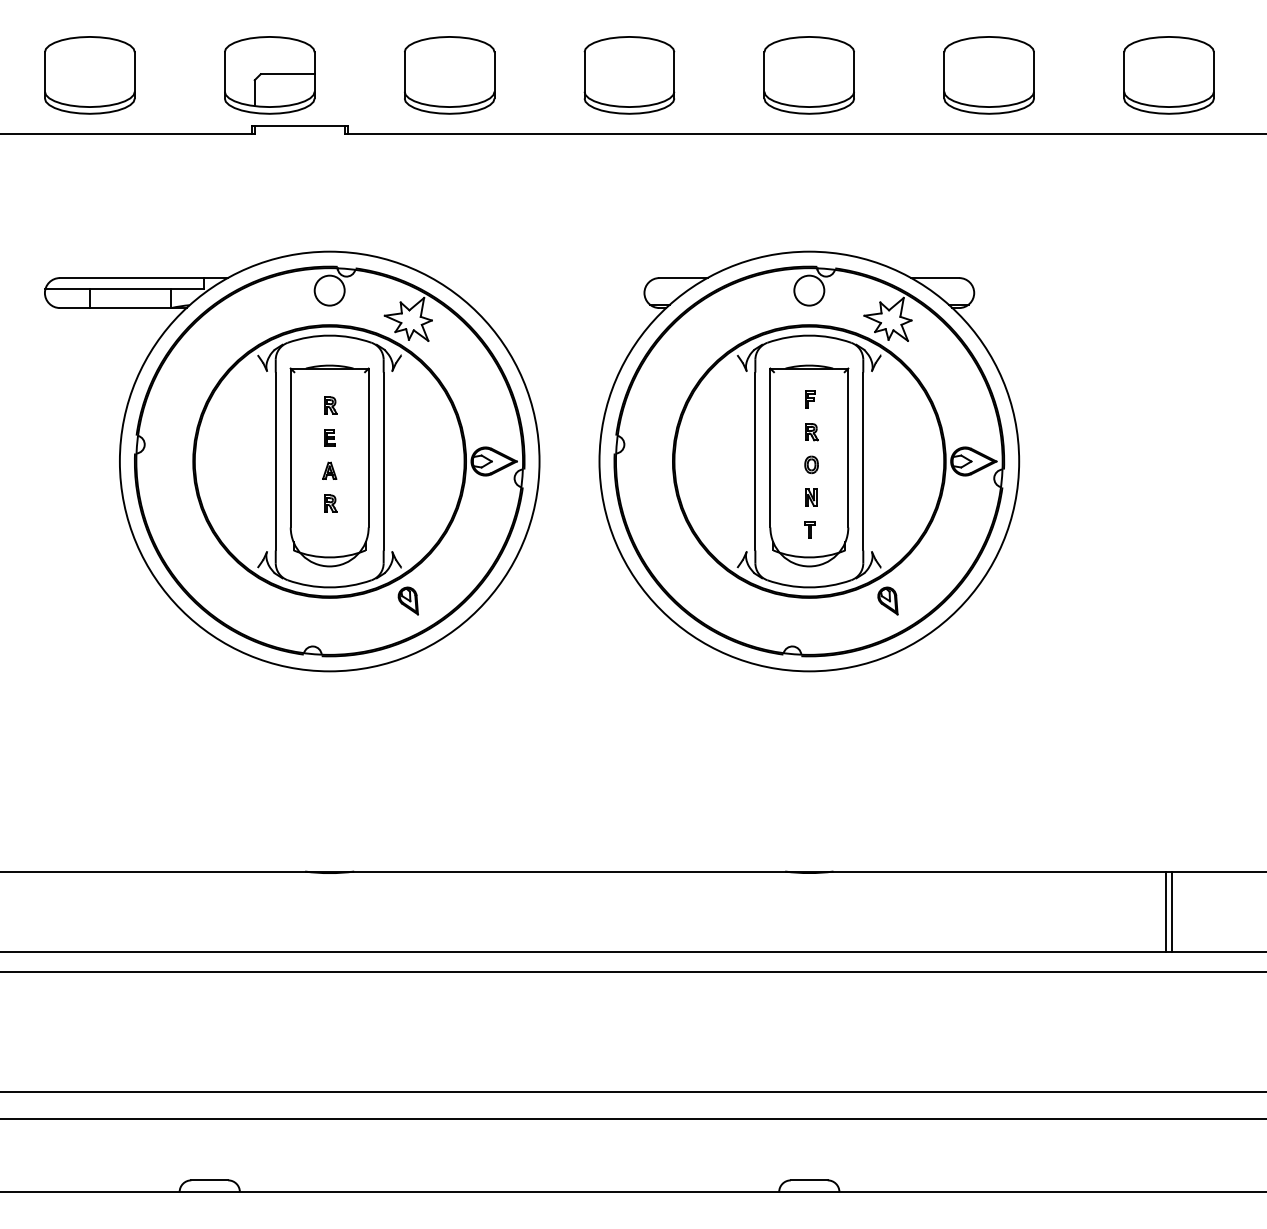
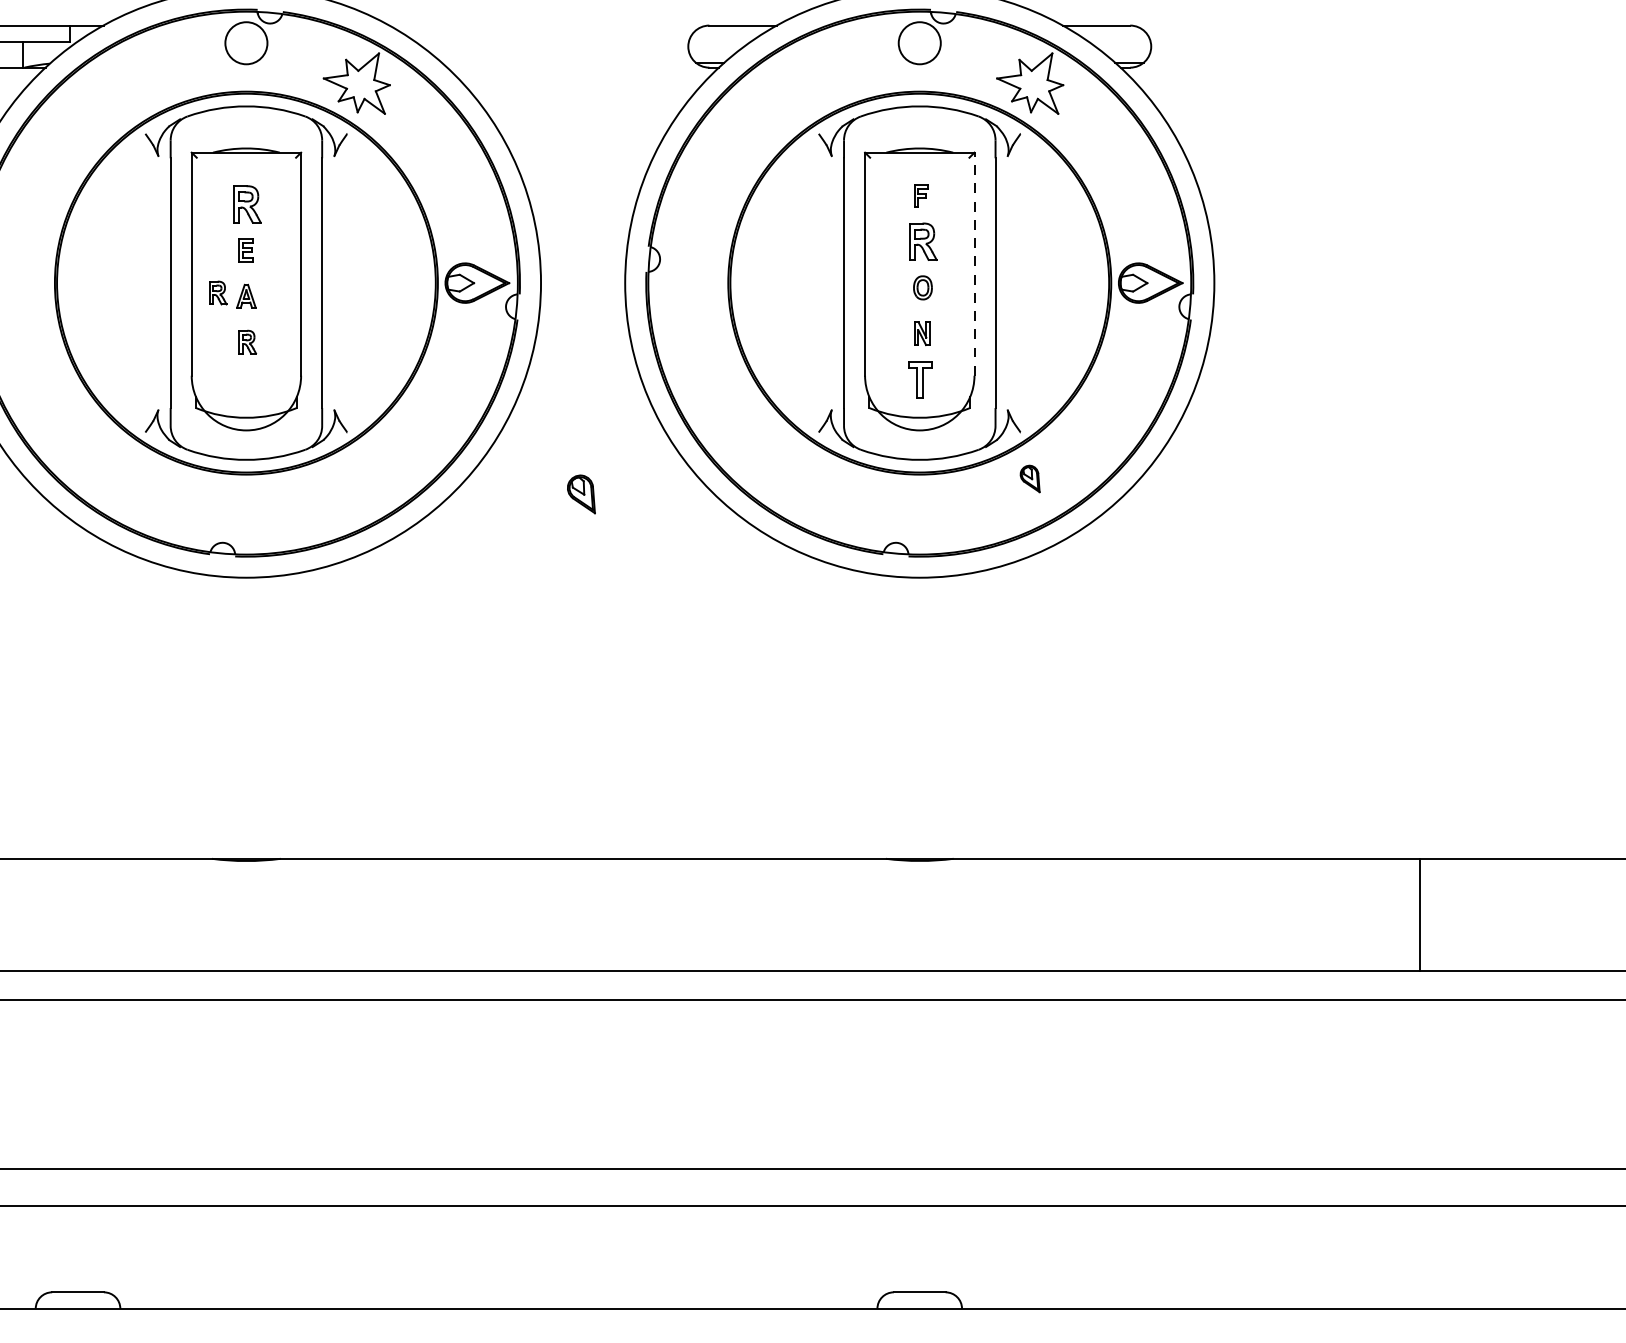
part: (330, 405) -> (247, 204), size x1.6
part: (811, 432) -> (922, 242), size x1.6
line: (848, 447) -> (974, 263), solid -> dashed
part: (309, 468) -> (218, 292), added
part: (809, 529) -> (920, 378), size x1.6
part: (407, 600) -> (580, 493), moved
part: (887, 600) -> (1029, 478), size x0.7
line: (1172, 911) -> (1429, 914), removed

